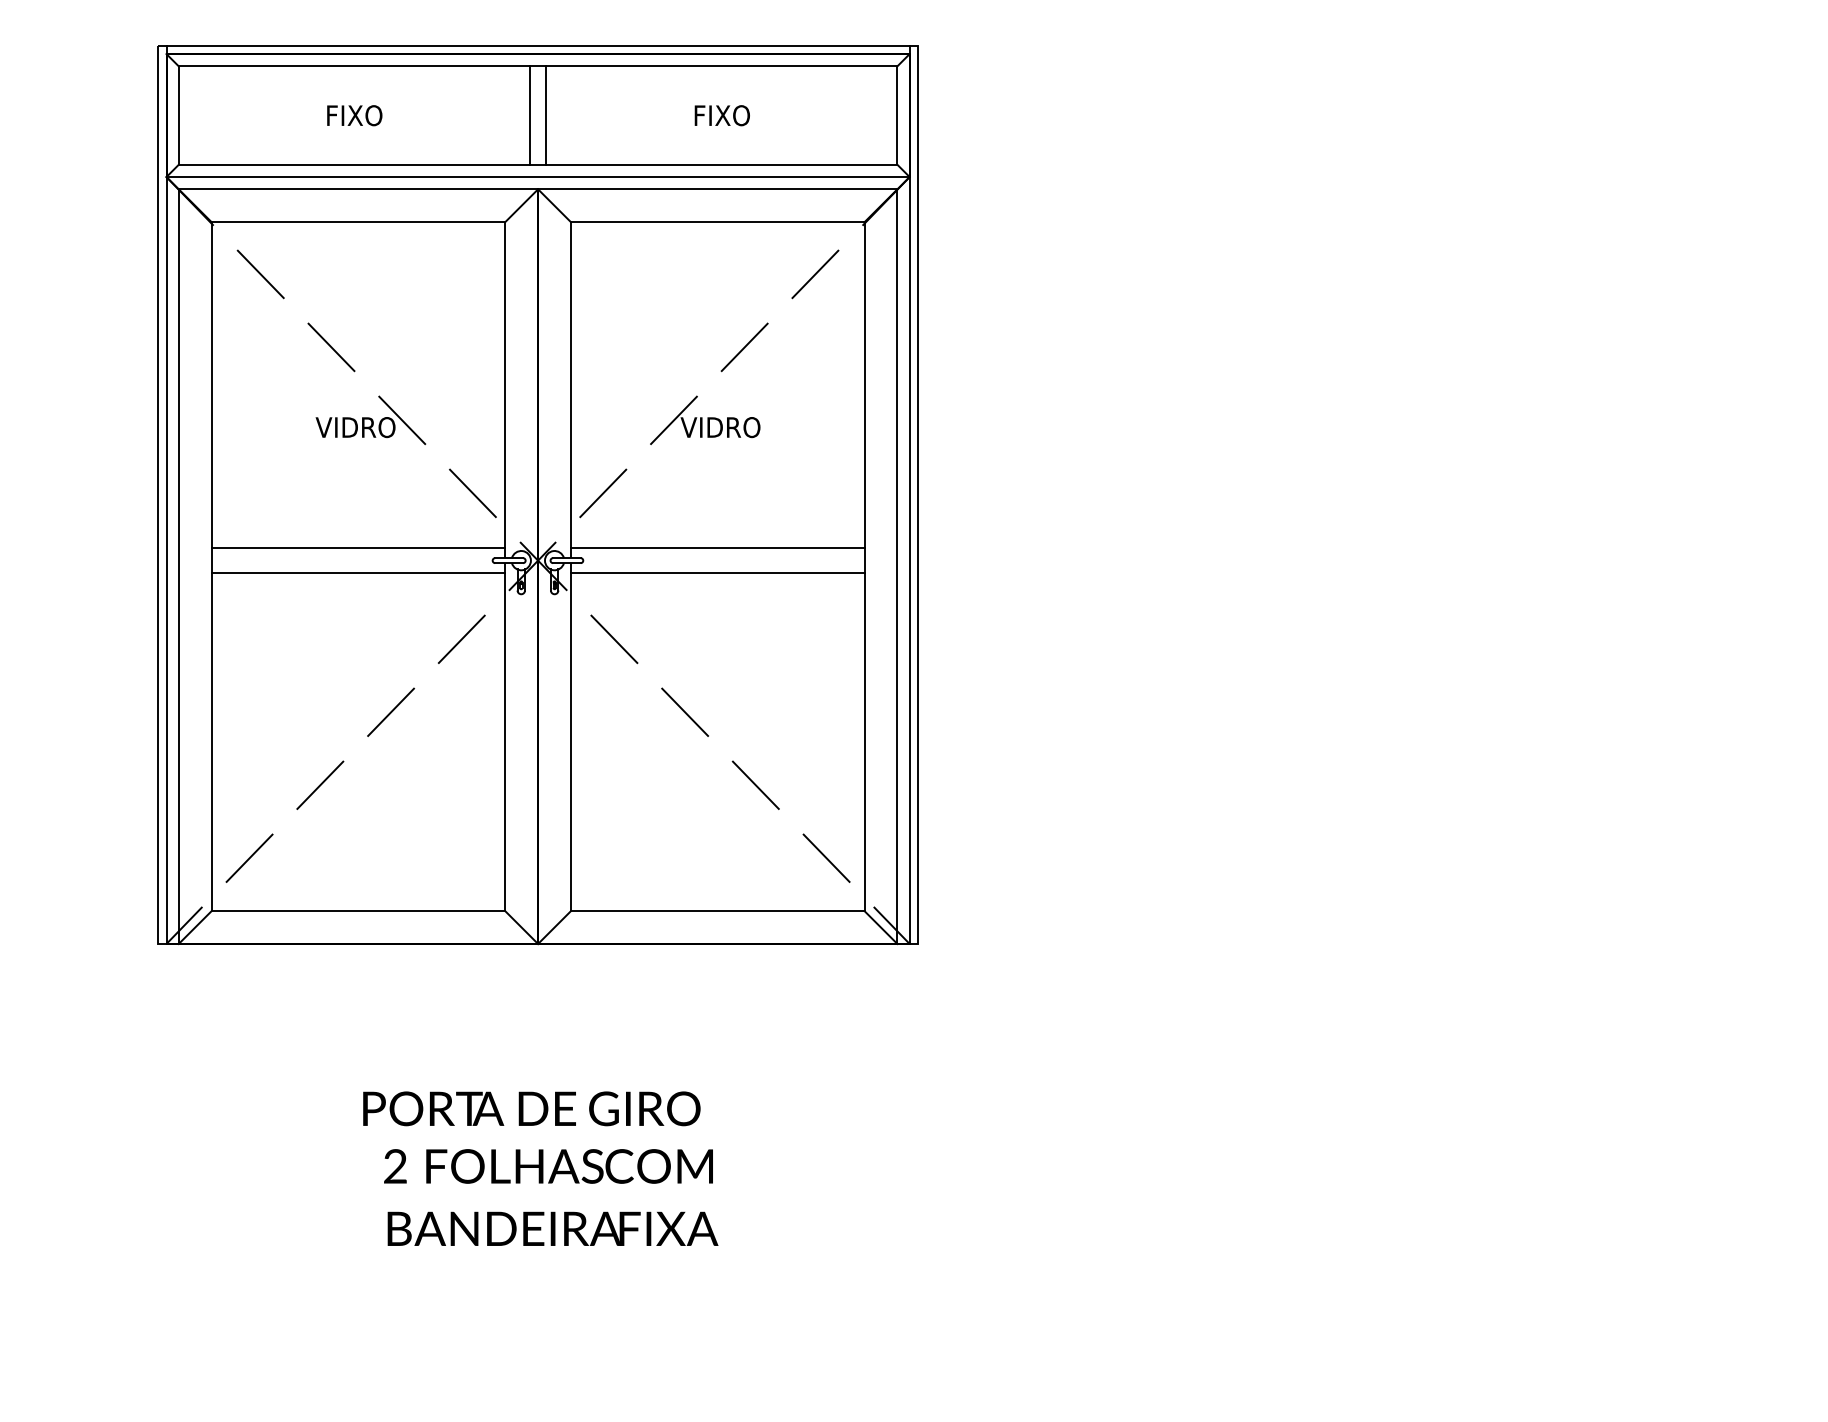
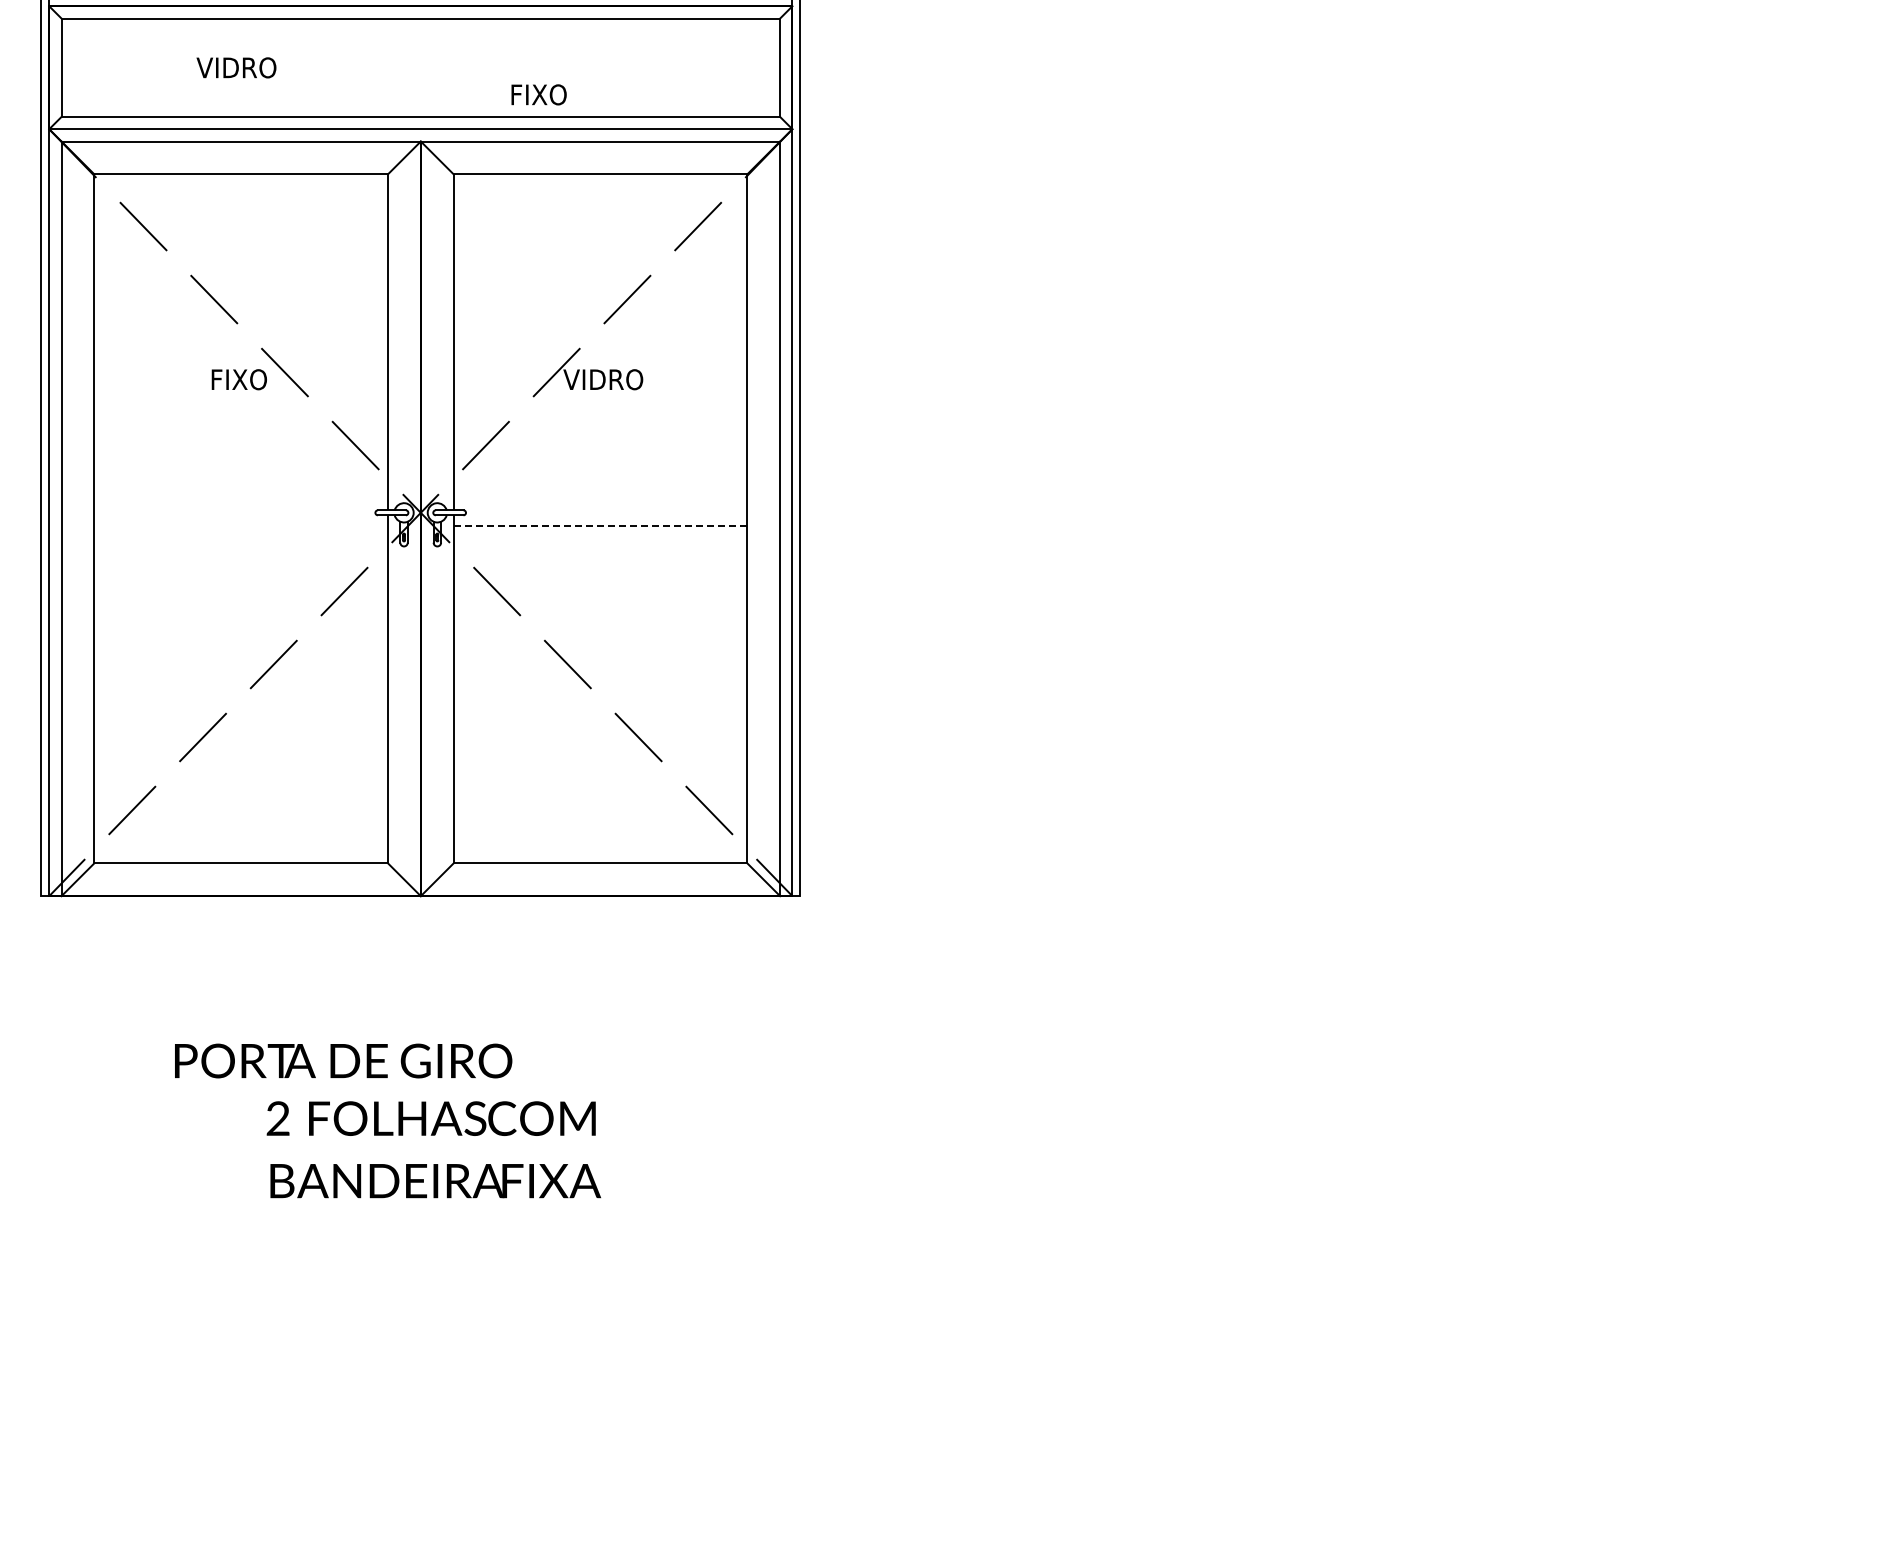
text: (353, 115) -> (236, 67), FIXO -> VIDRO
line: (529, 115) -> (412, 67), removed
line: (546, 115) -> (429, 67), removed
text: (721, 115) -> (538, 94), moved
text: (355, 427) -> (238, 379), VIDRO -> FIXO
line: (358, 547) -> (241, 499), removed
line: (717, 547) -> (600, 499), removed
line: (358, 573) -> (241, 525), removed
line: (717, 573) -> (600, 525), solid -> dashed
text: (531, 1108) -> (343, 1060), moved

